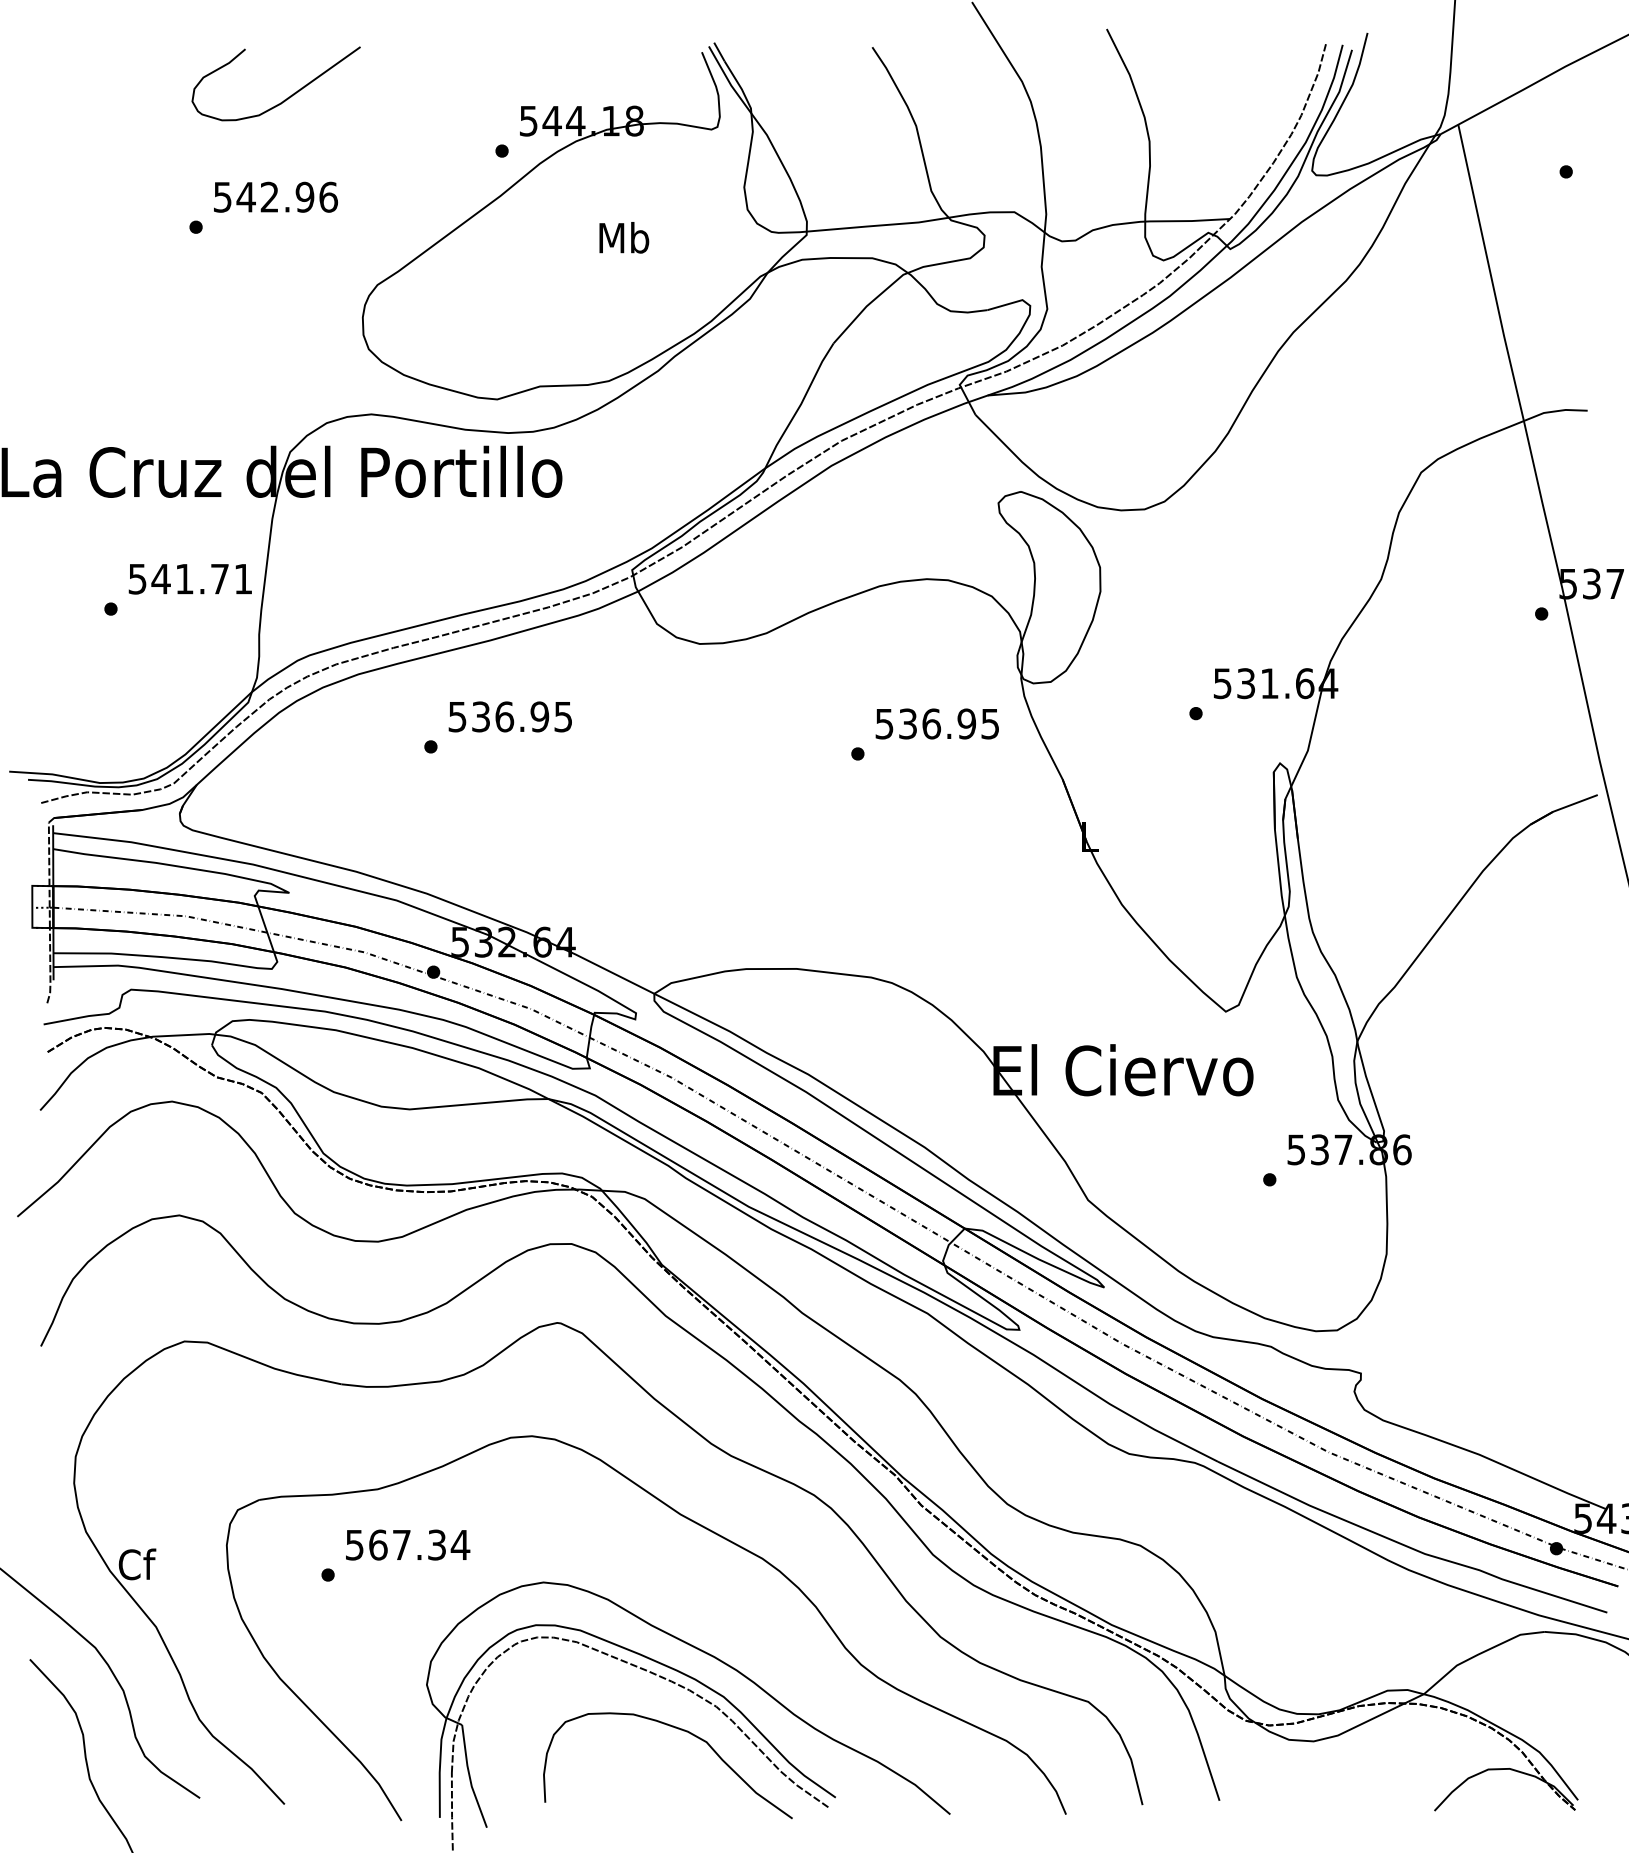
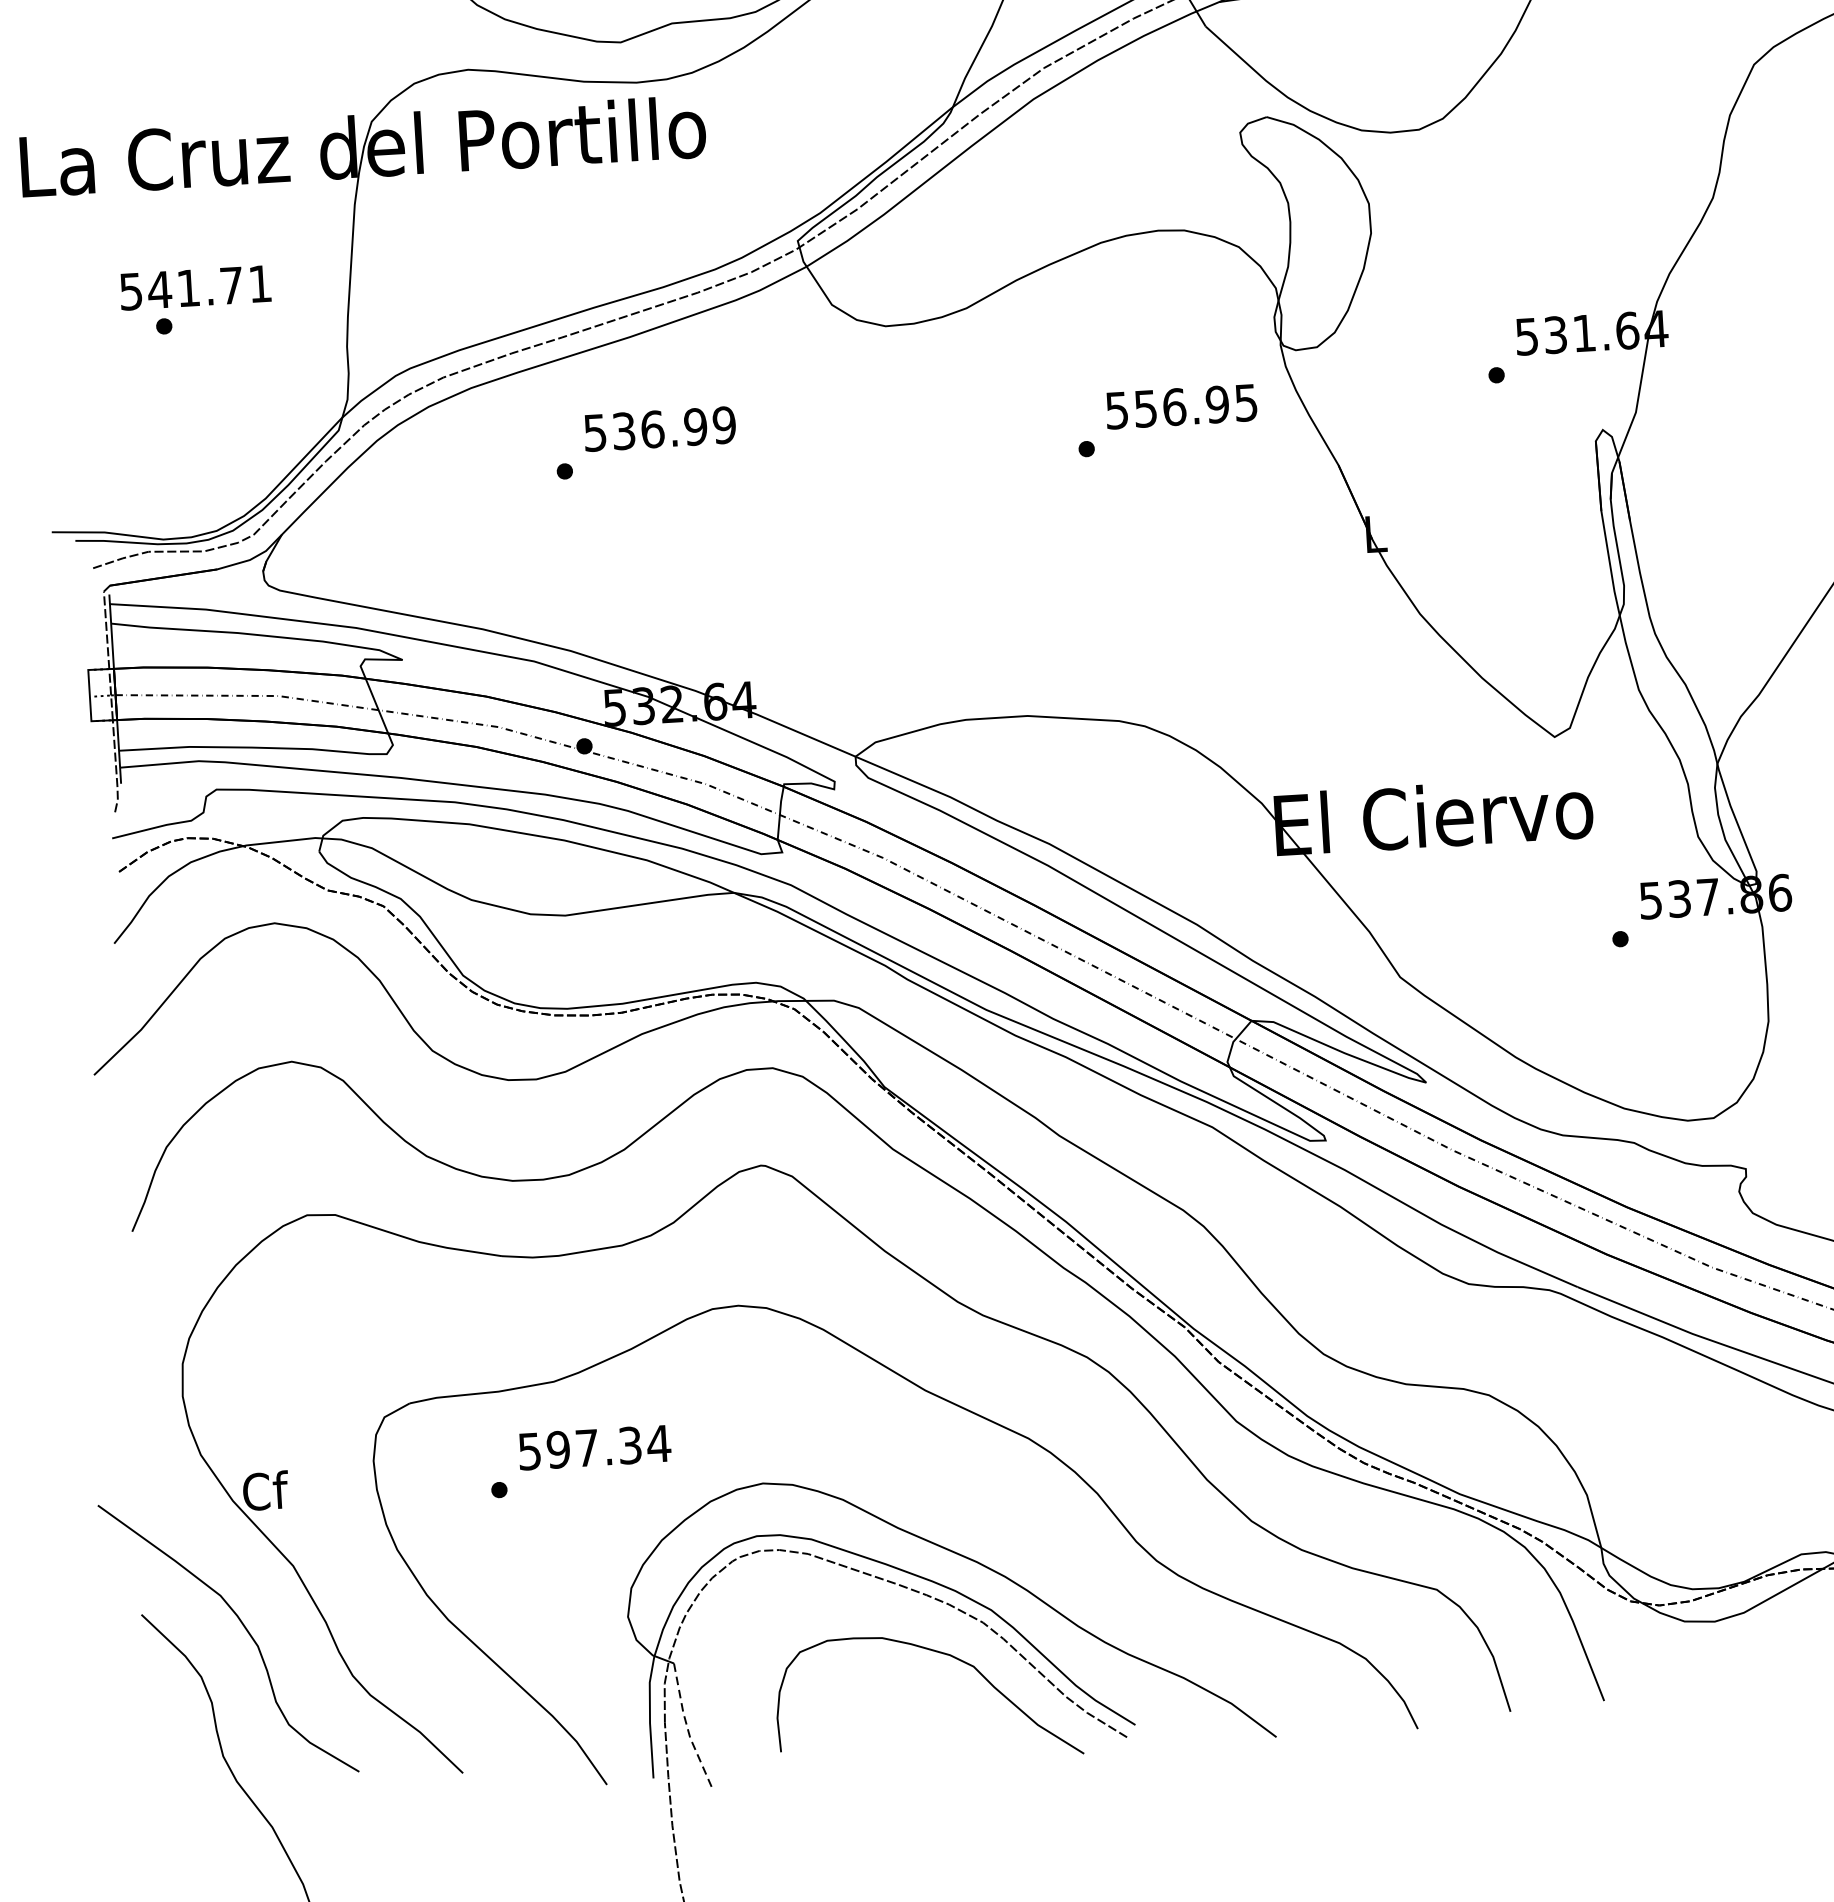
text: (189, 579) -> (194, 288), moved
text: (563, 716) -> (724, 424), 536.95 -> 536.99
text: (907, 723) -> (1145, 408), 536.95 -> 556.95
text: (378, 1544) -> (558, 1449), 567.34 -> 597.34
line: (470, 1778) -> (688, 1728), solid -> dashed

